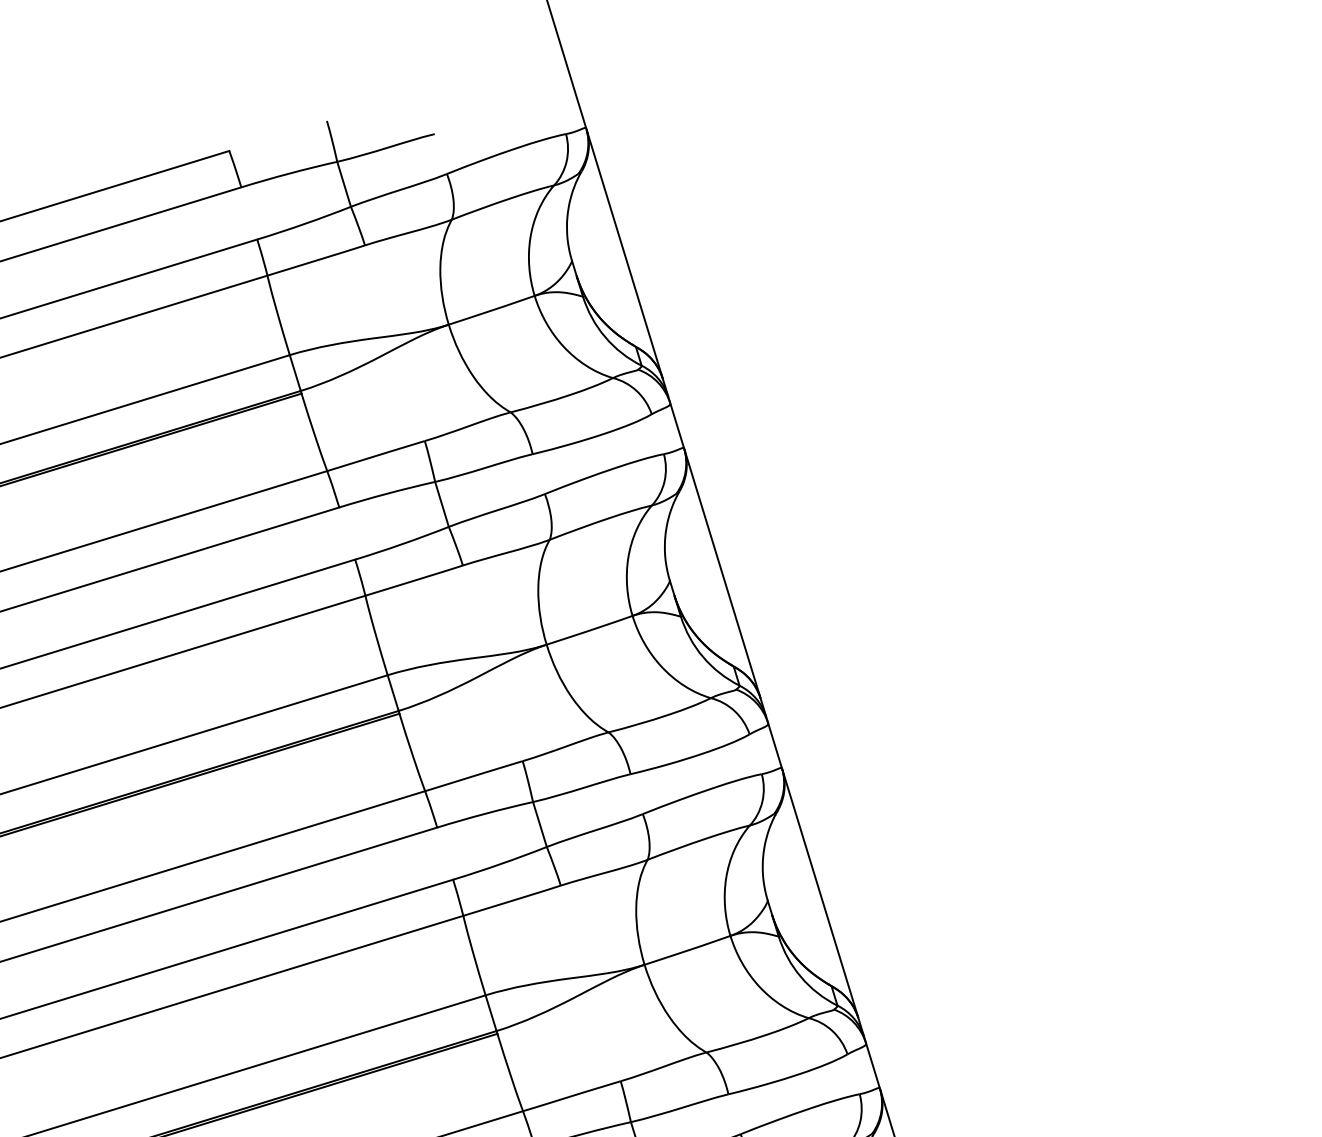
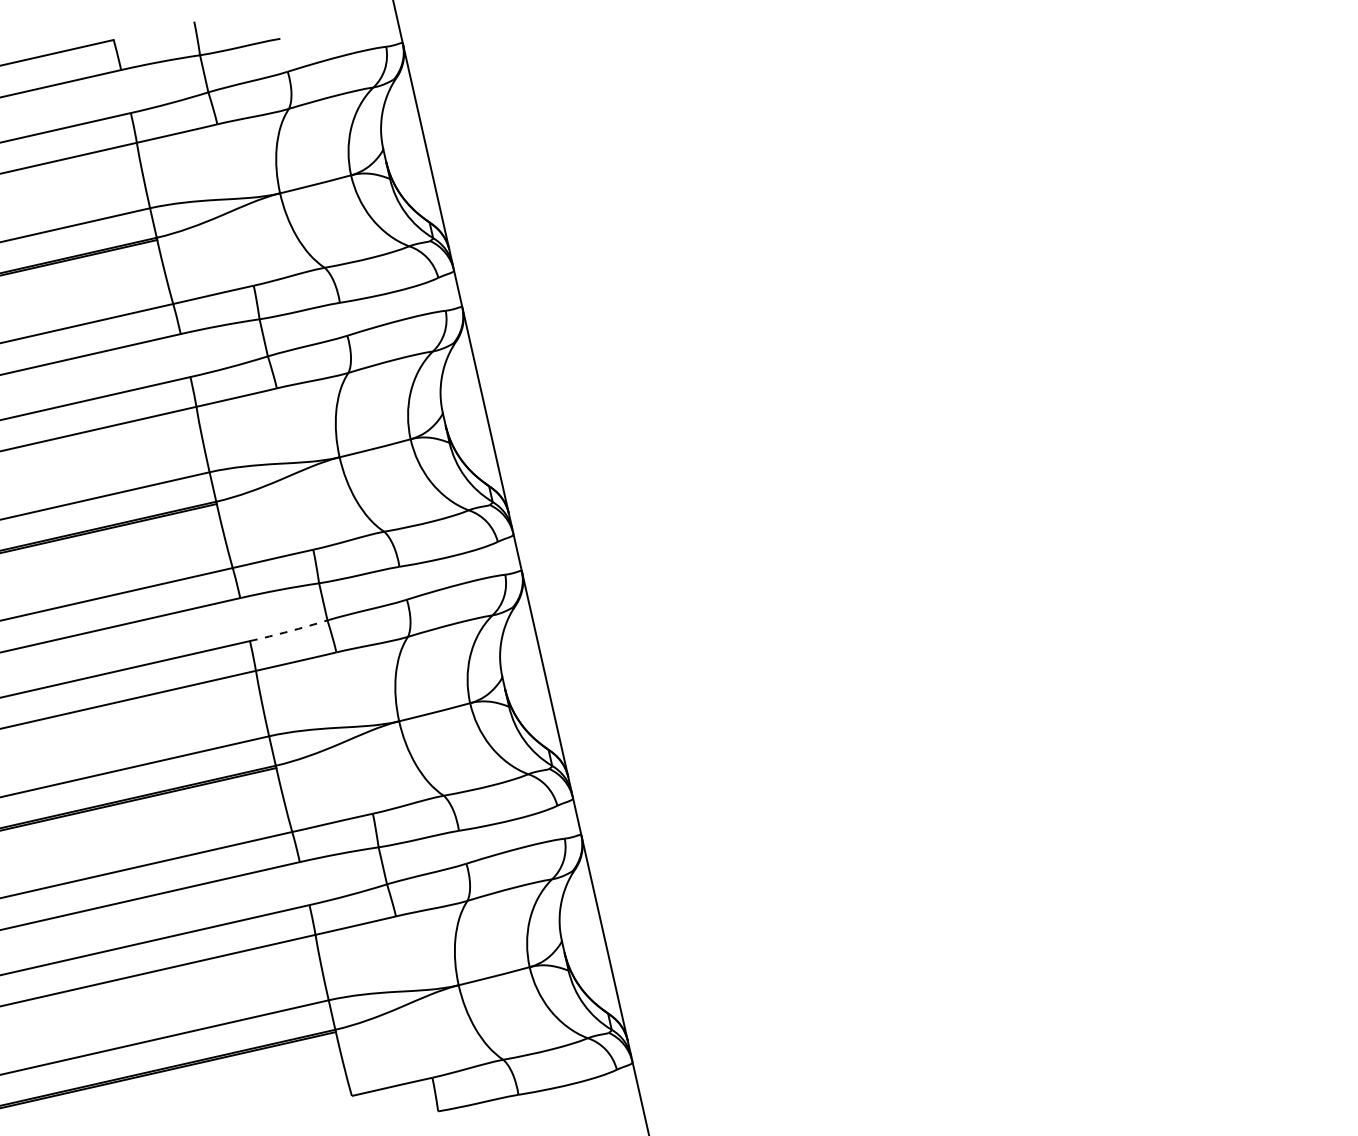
arc: (499, 864) -> (288, 631), solid -> dashed

